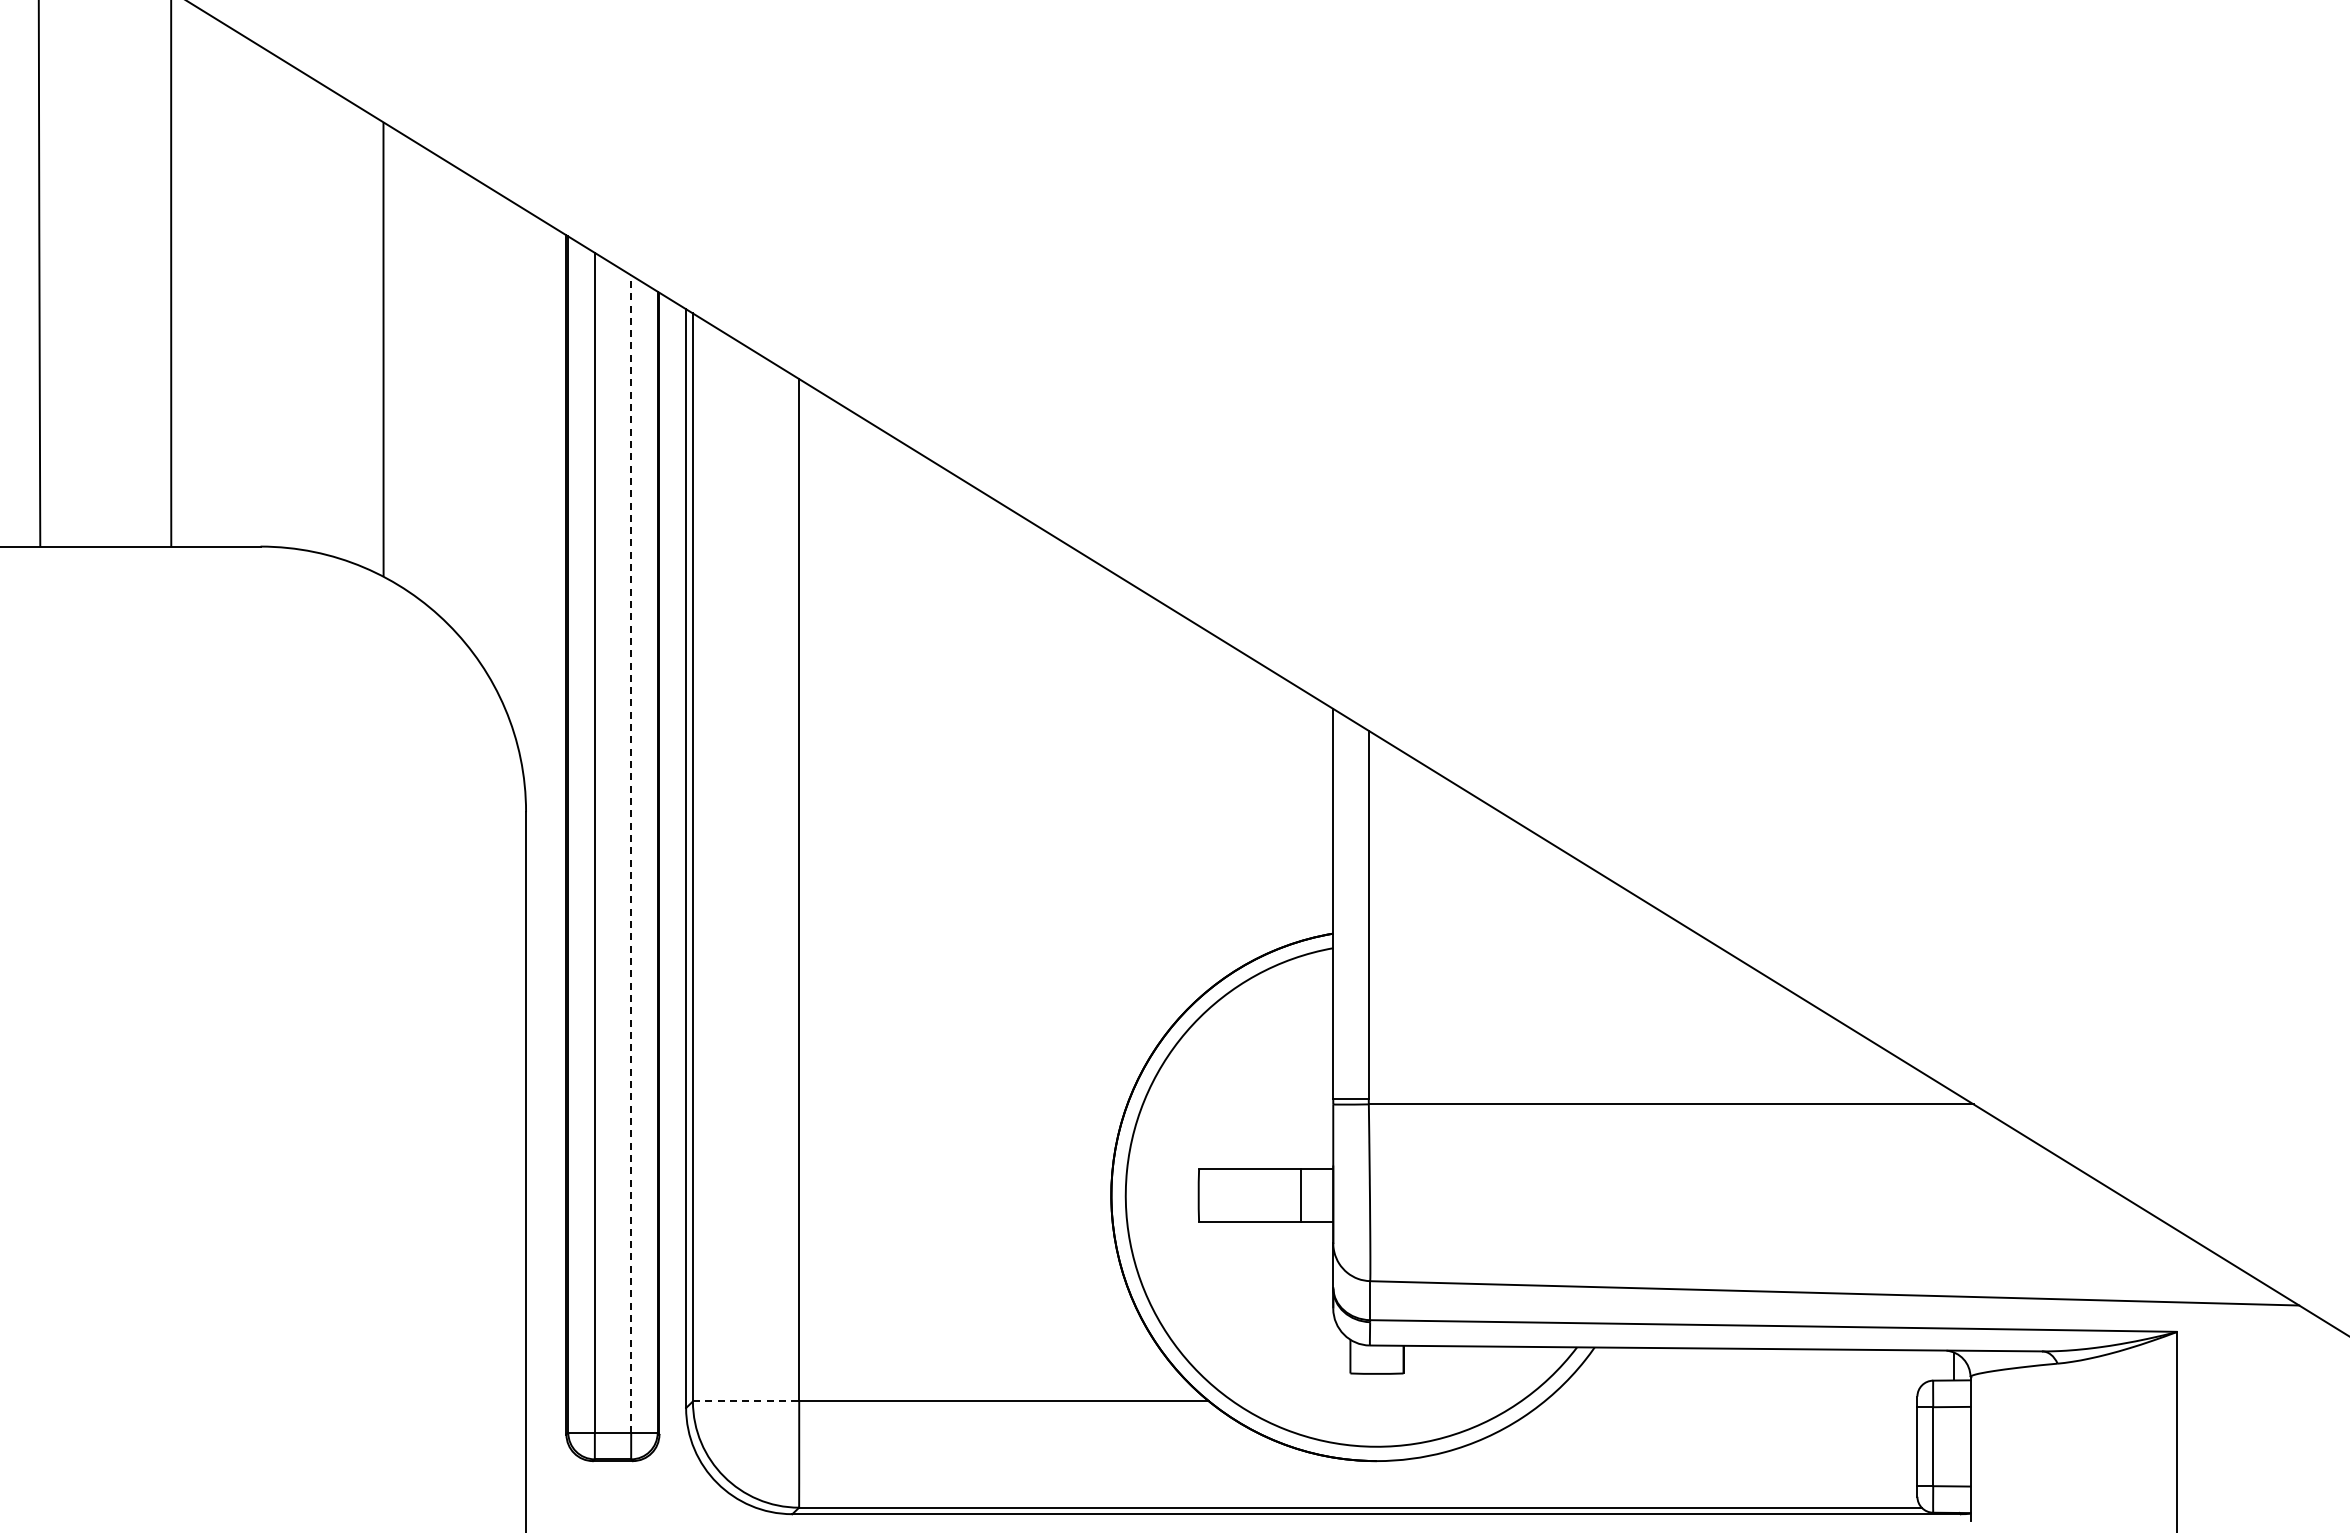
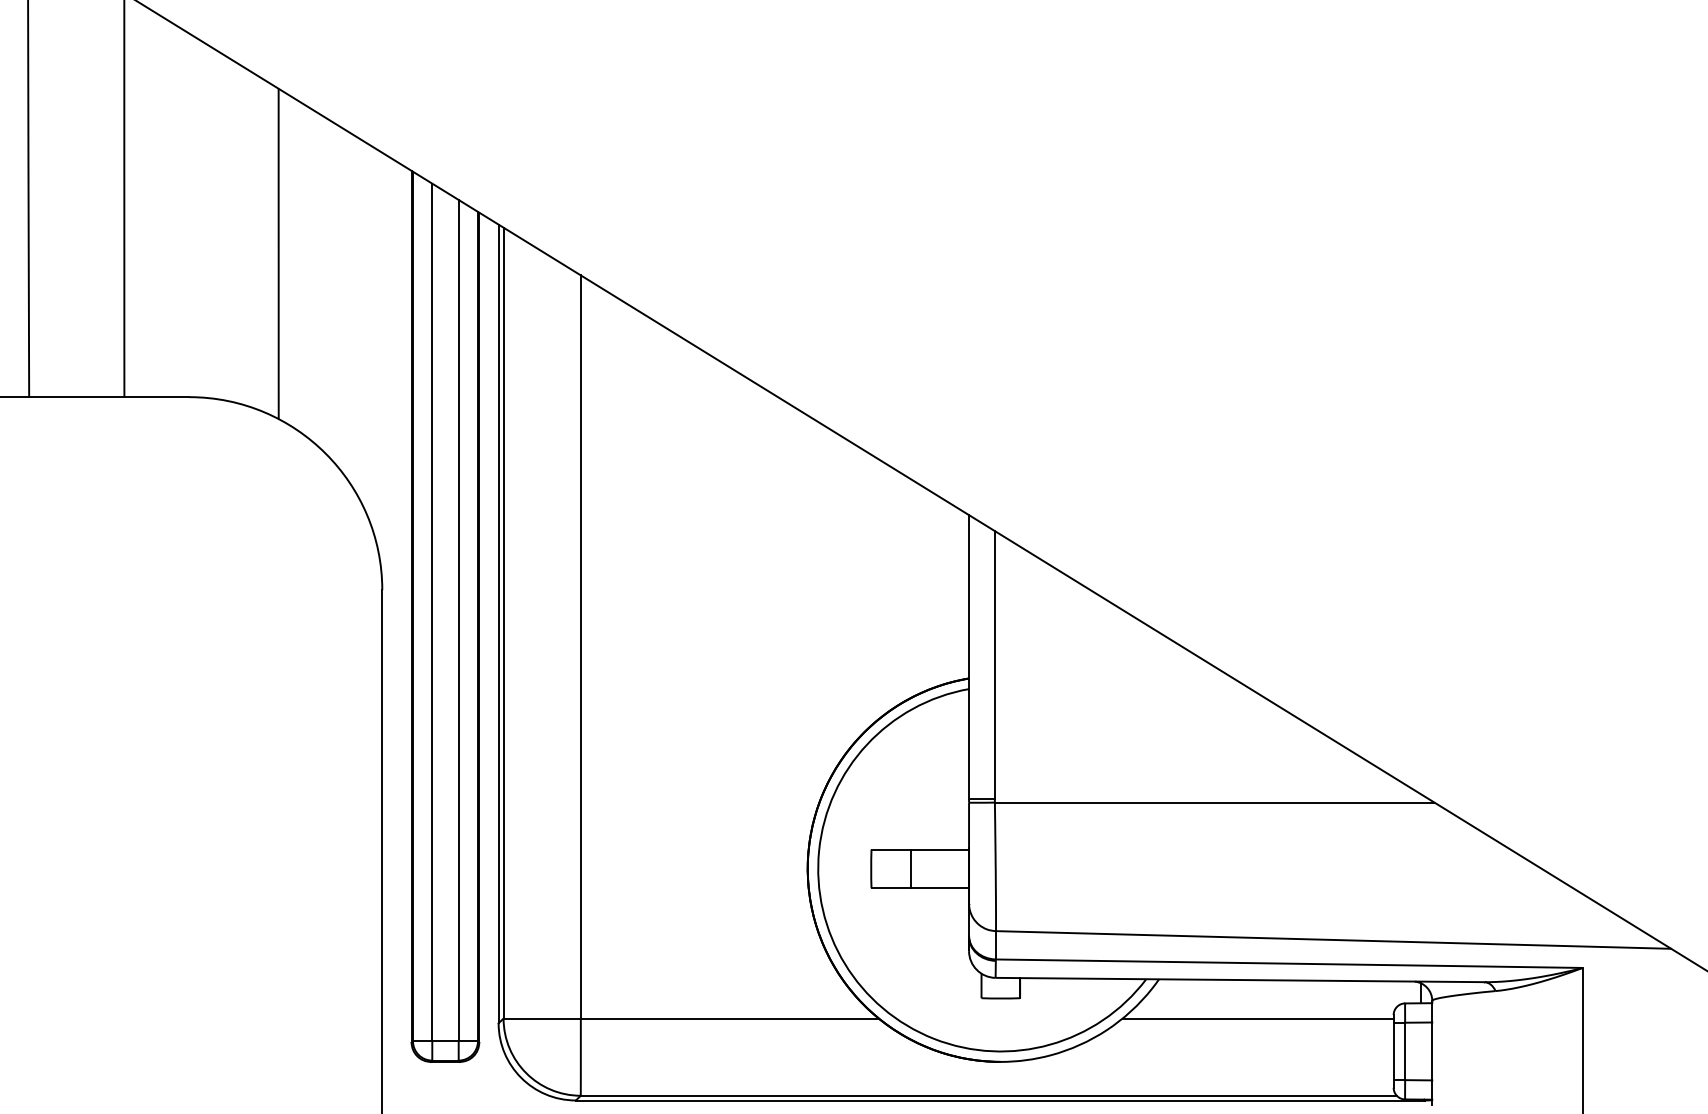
line: (631, 854) -> (458, 620), dashed -> solid
line: (1300, 1195) -> (911, 868), moved
line: (746, 1401) -> (542, 1018), dashed -> solid
line: (1730, 1401) -> (1257, 1018), added

